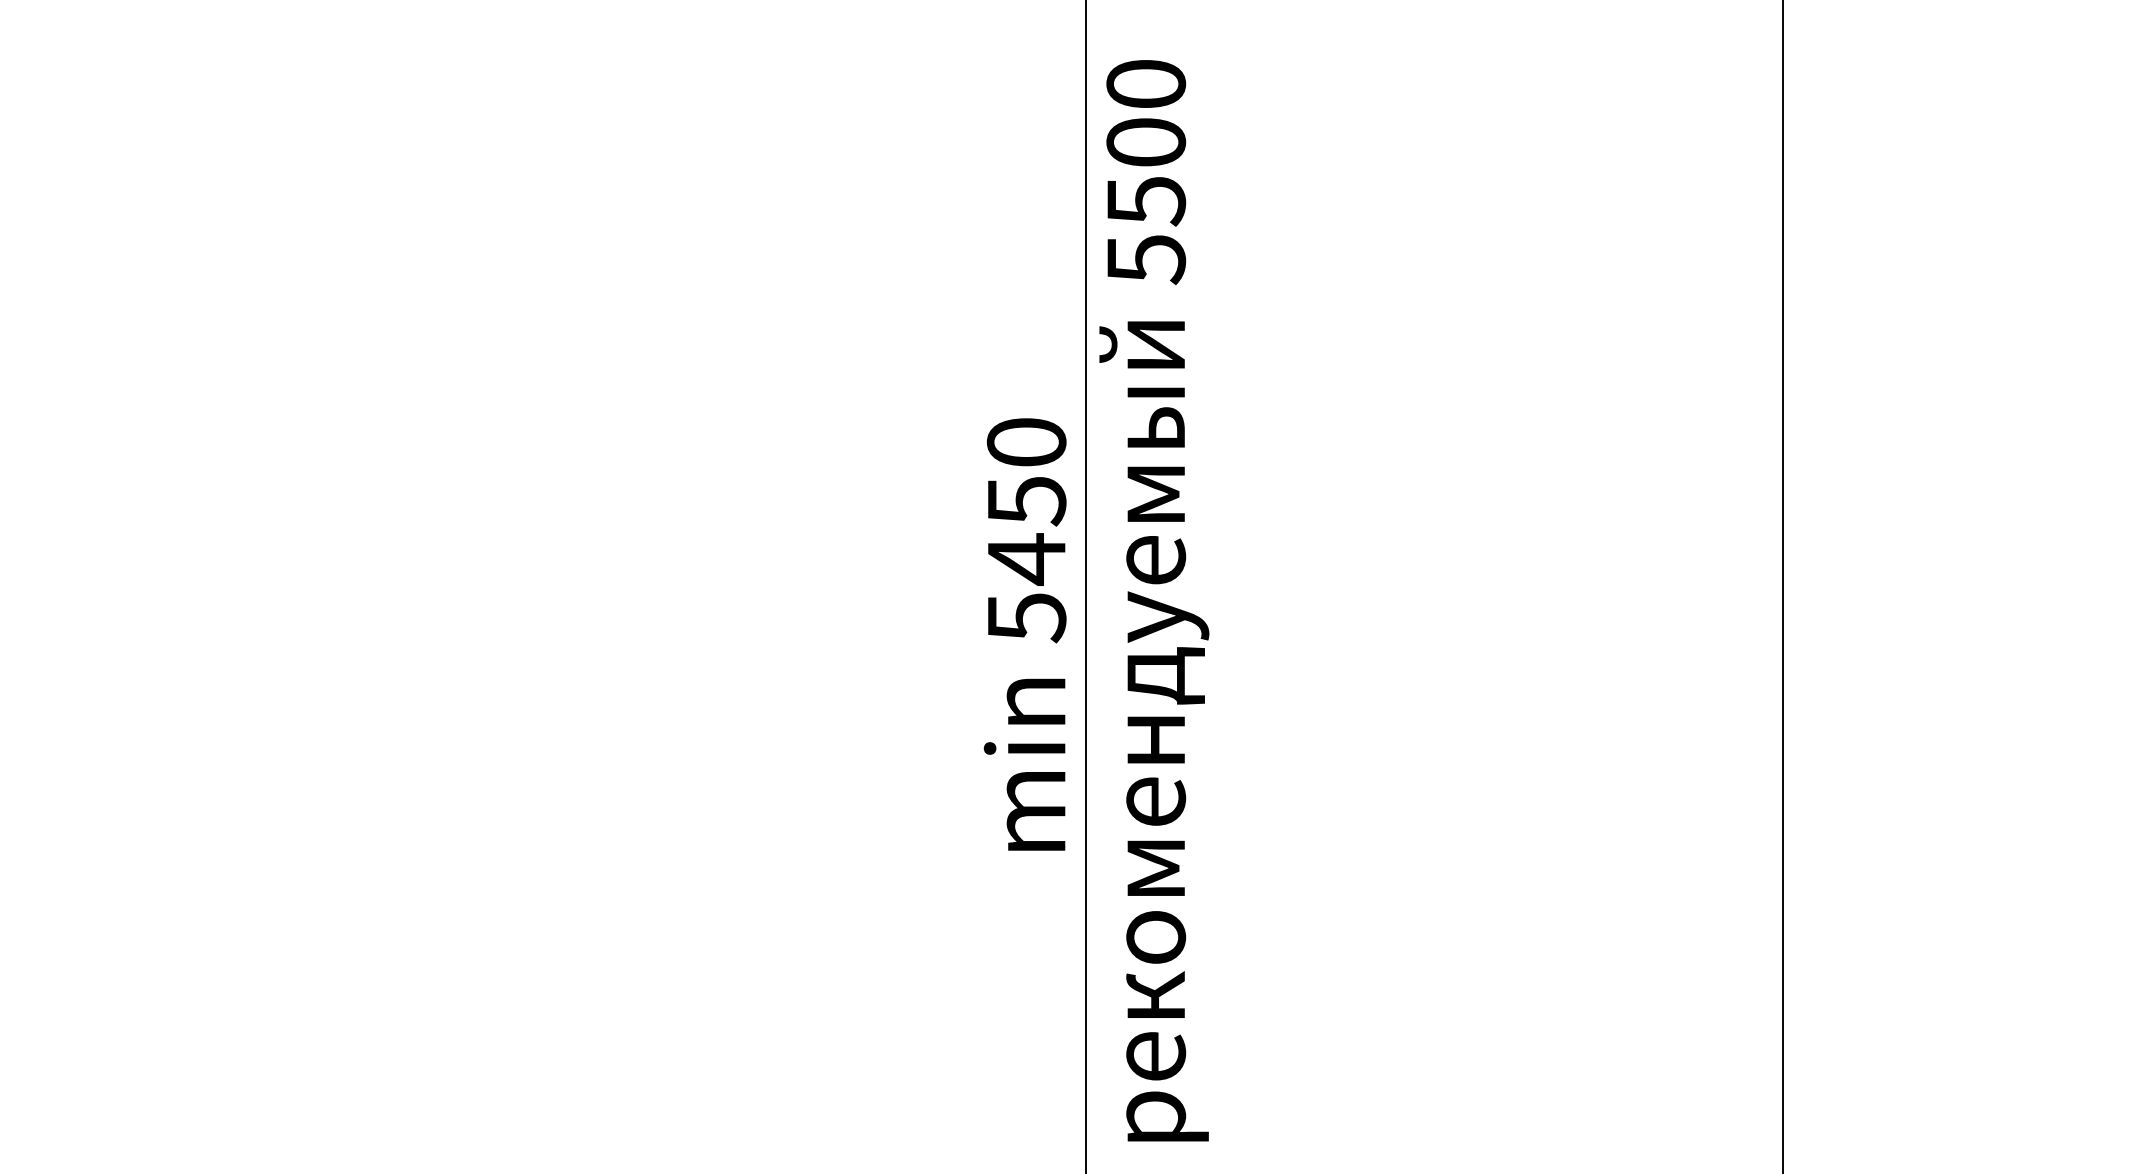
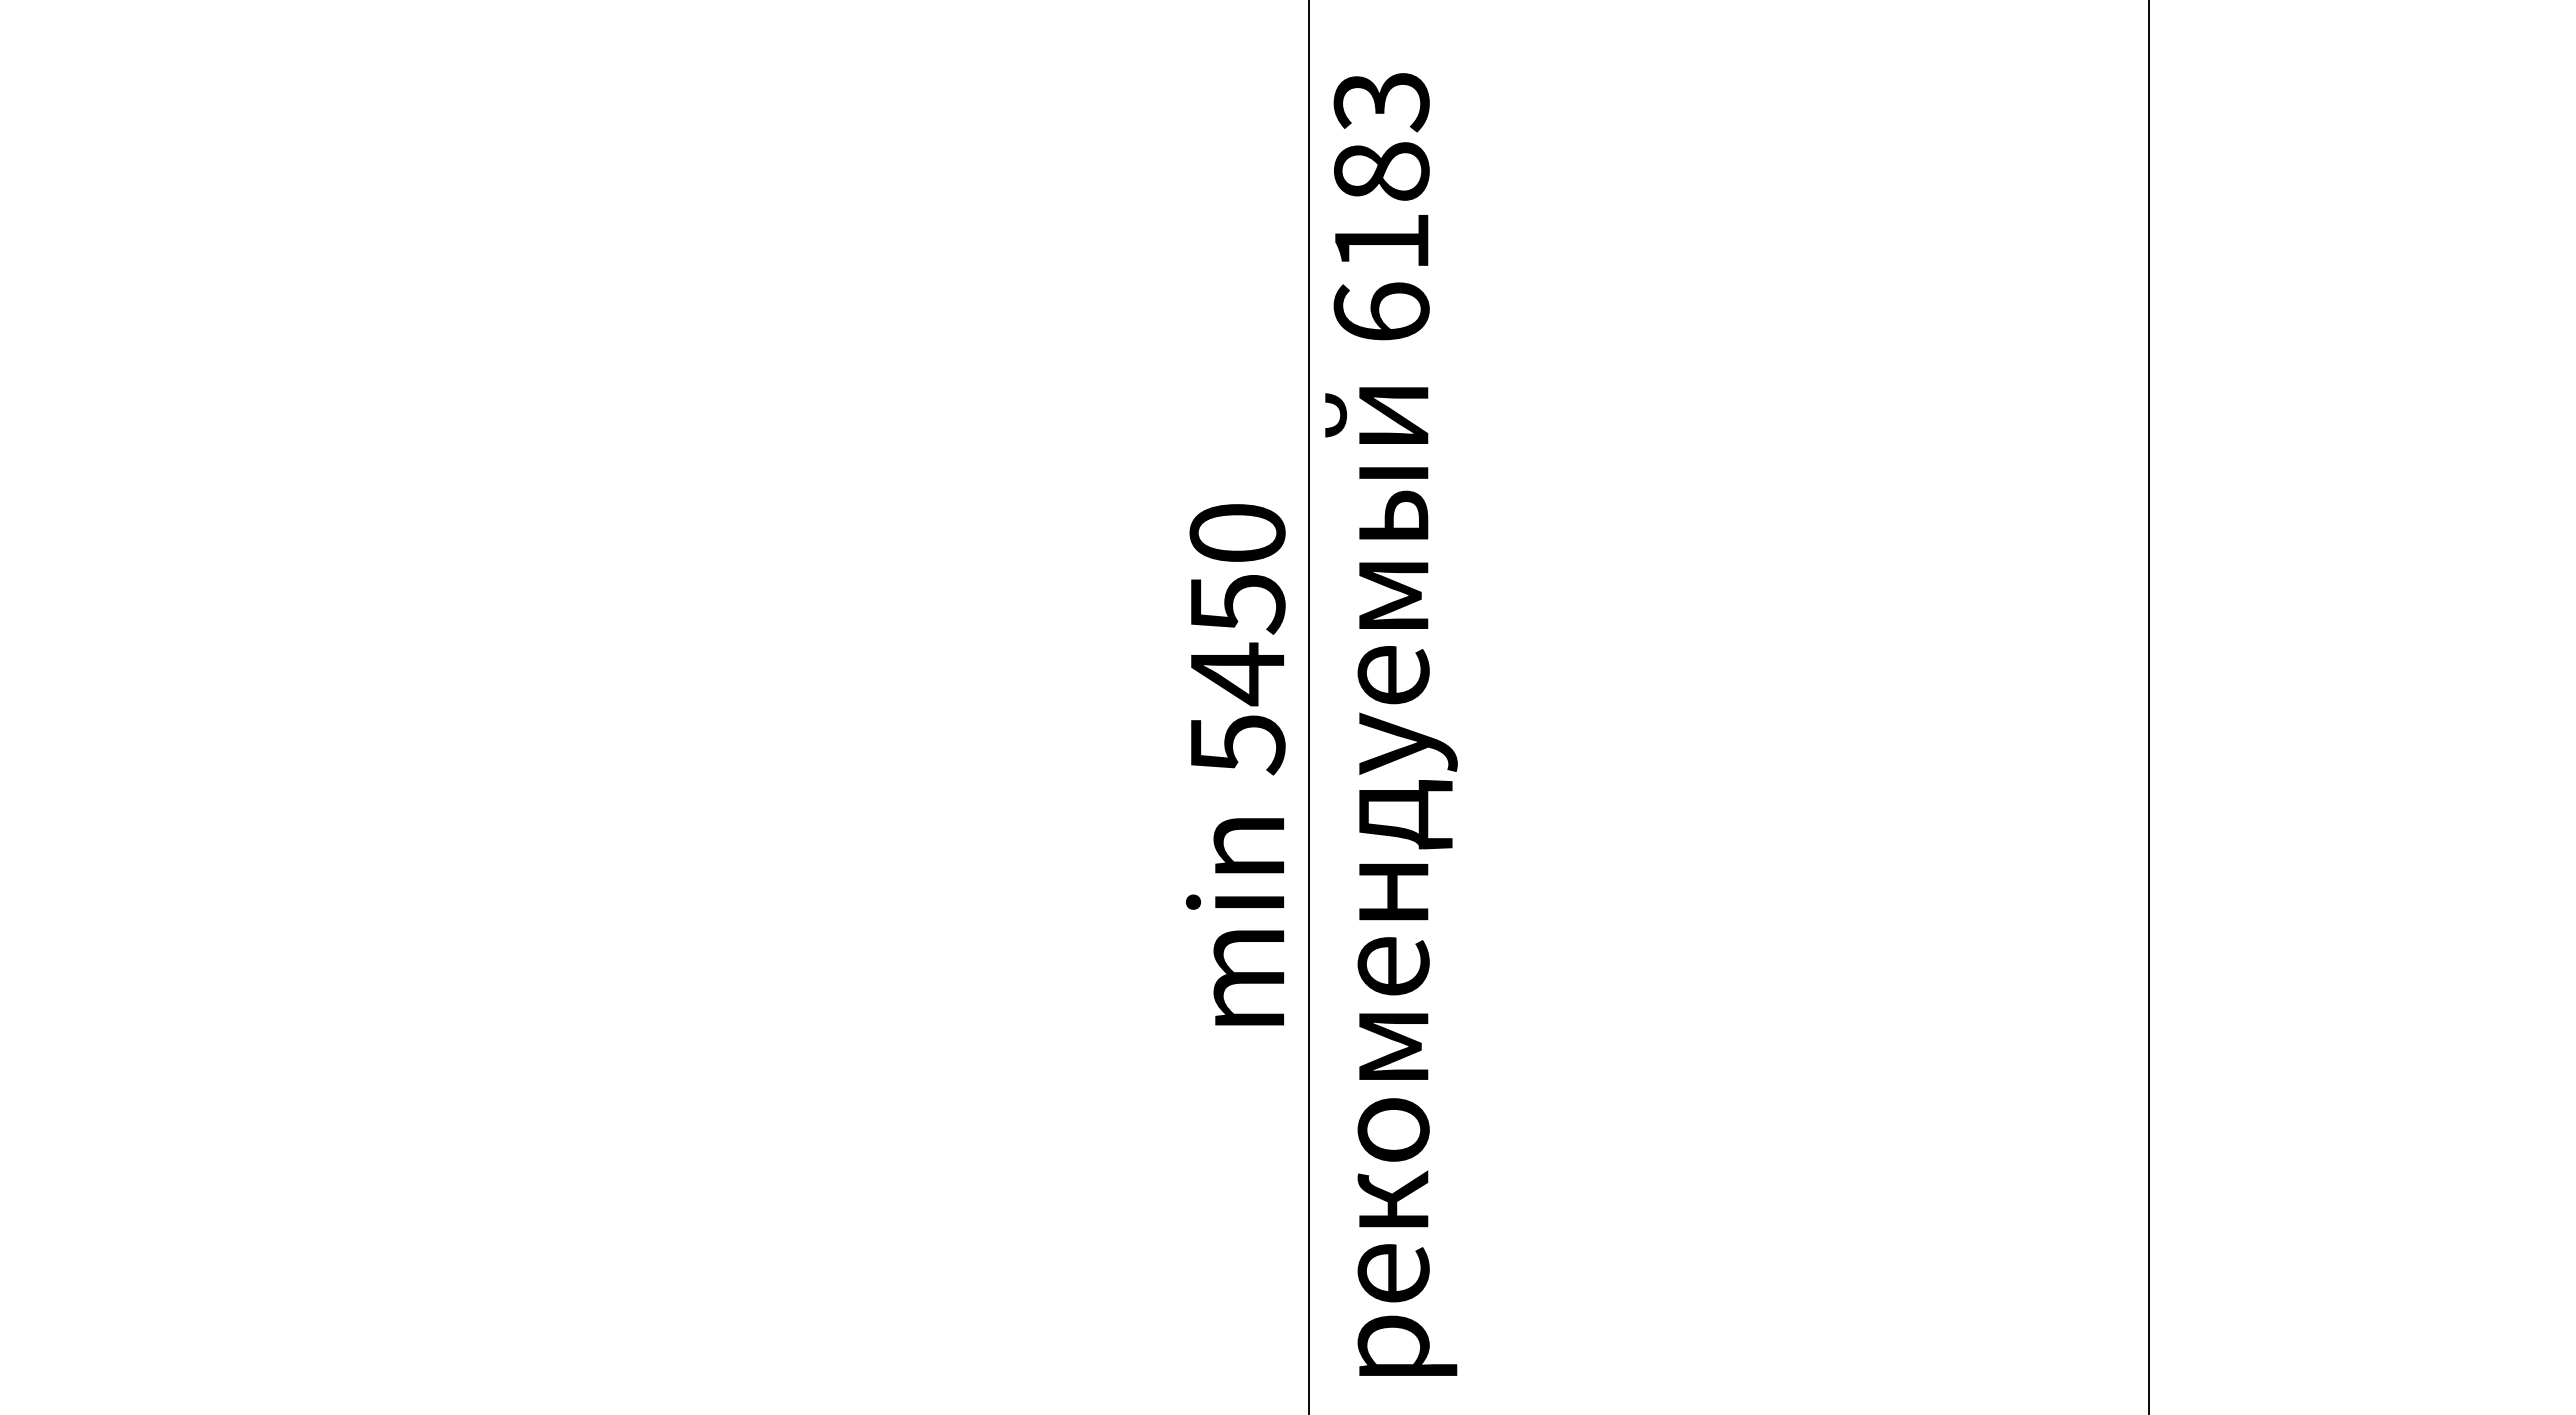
text: (1146, 172) -> (1381, 207), 5500 -> 6183

